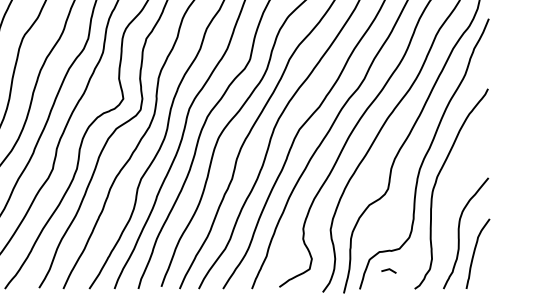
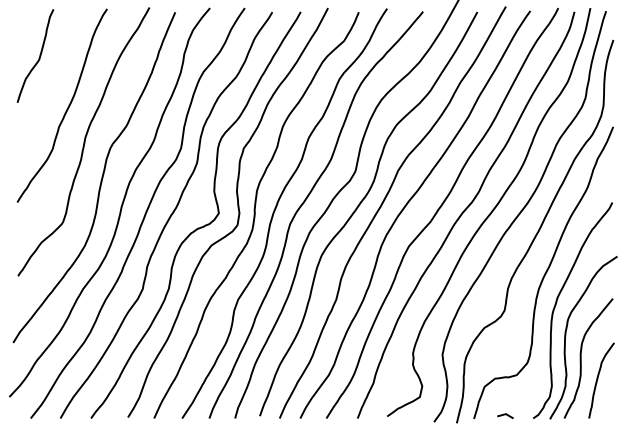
curve: (445, 213) -> (566, 336), added
line: (389, 270) -> (505, 415), moved

